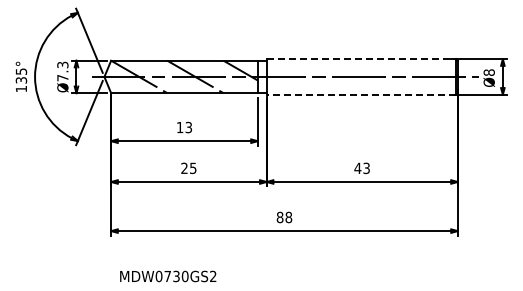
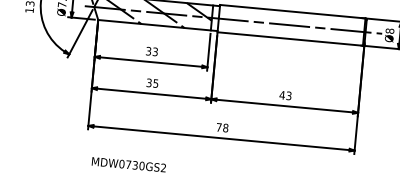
line: (361, 59) -> (292, 11), dashed -> solid
line: (361, 94) -> (290, 38), dashed -> solid
text: (179, 127) -> (148, 51), 13 -> 33
text: (184, 168) -> (149, 83), 25 -> 35
text: (279, 217) -> (218, 127), 88 -> 78

